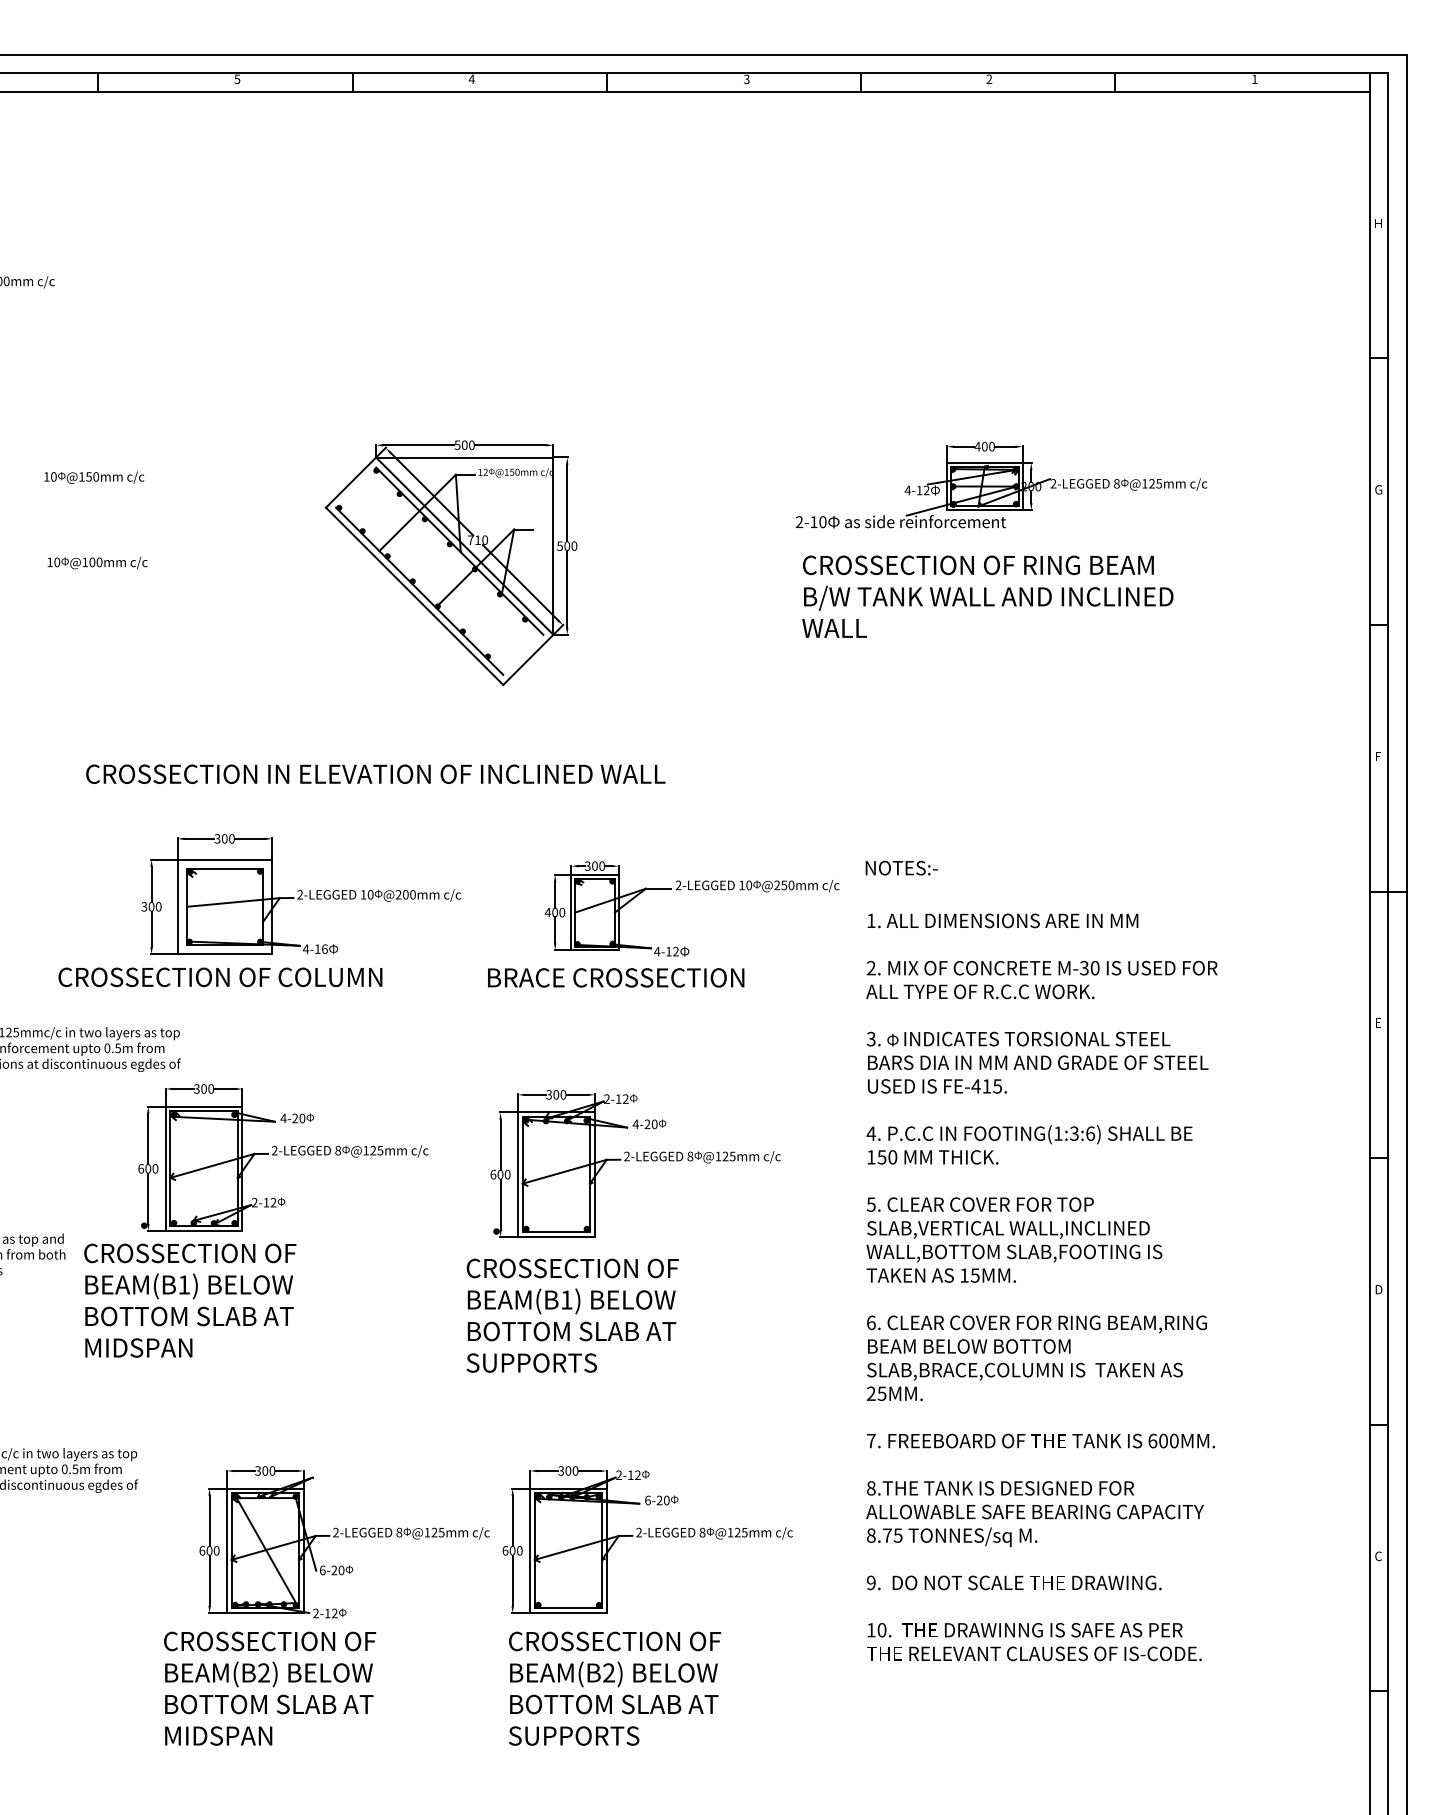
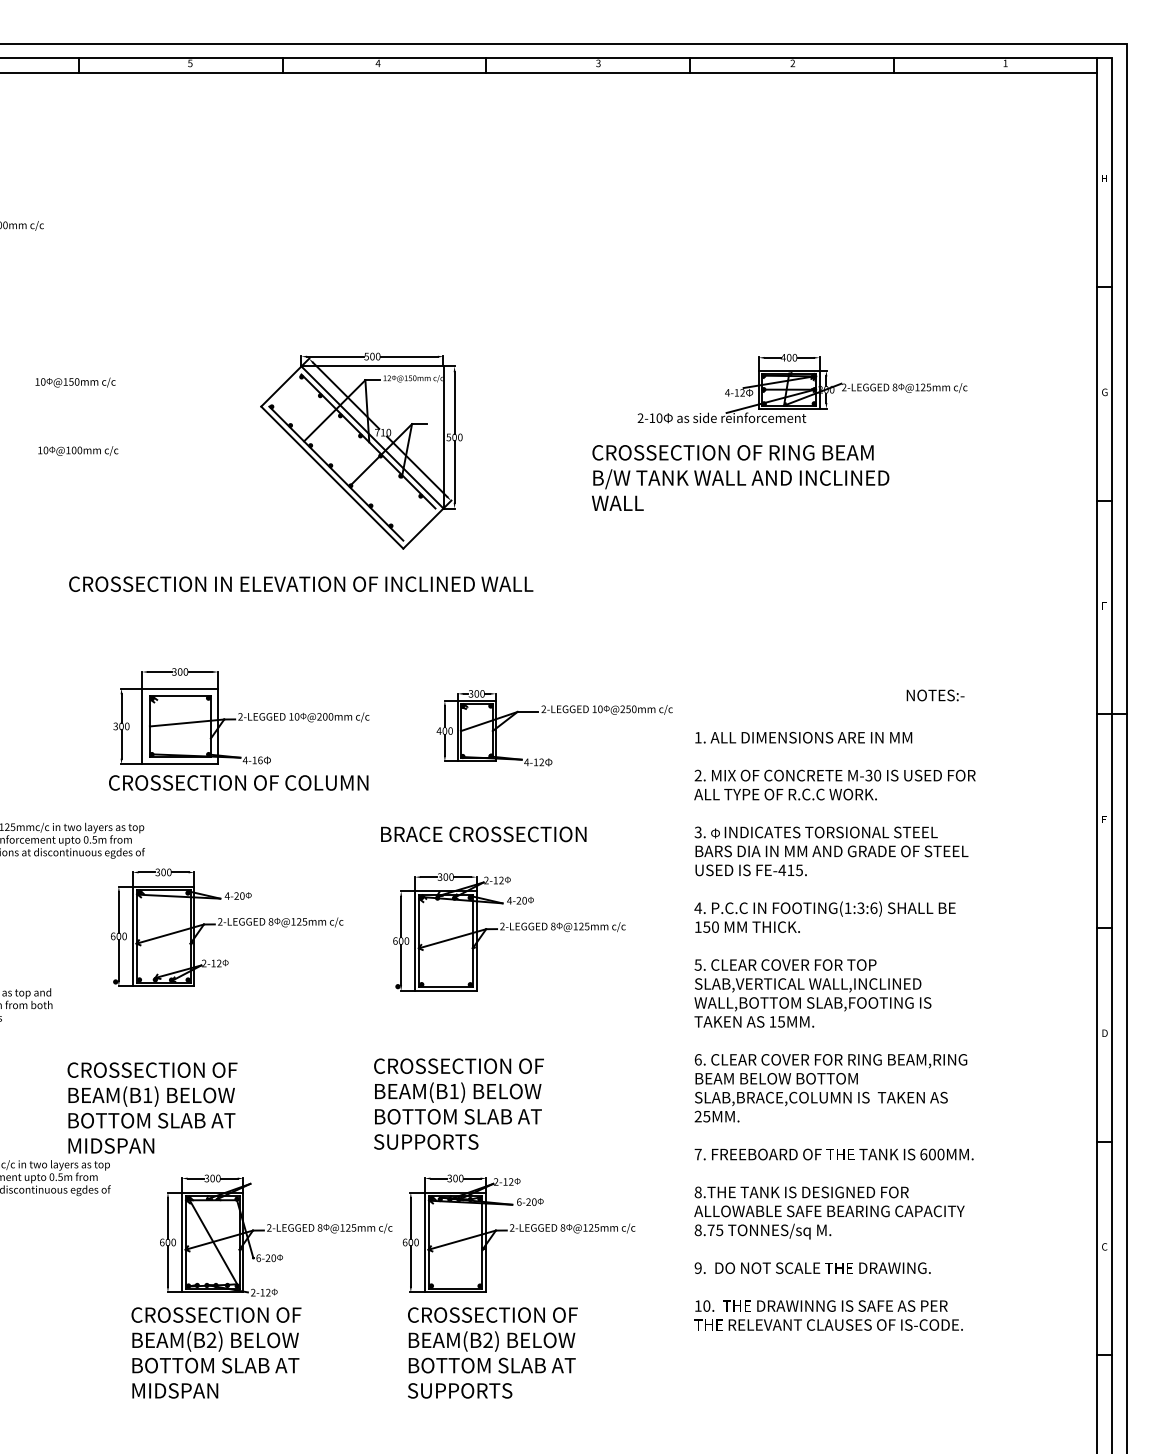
text: (987, 596) -> (740, 477), moved
text: (376, 773) -> (301, 583), moved
text: (901, 868) -> (935, 695), moved
text: (220, 976) -> (238, 782), moved
text: (615, 978) -> (483, 834), moved
text: (190, 1299) -> (152, 1107), moved
text: (572, 1314) -> (458, 1103), moved

